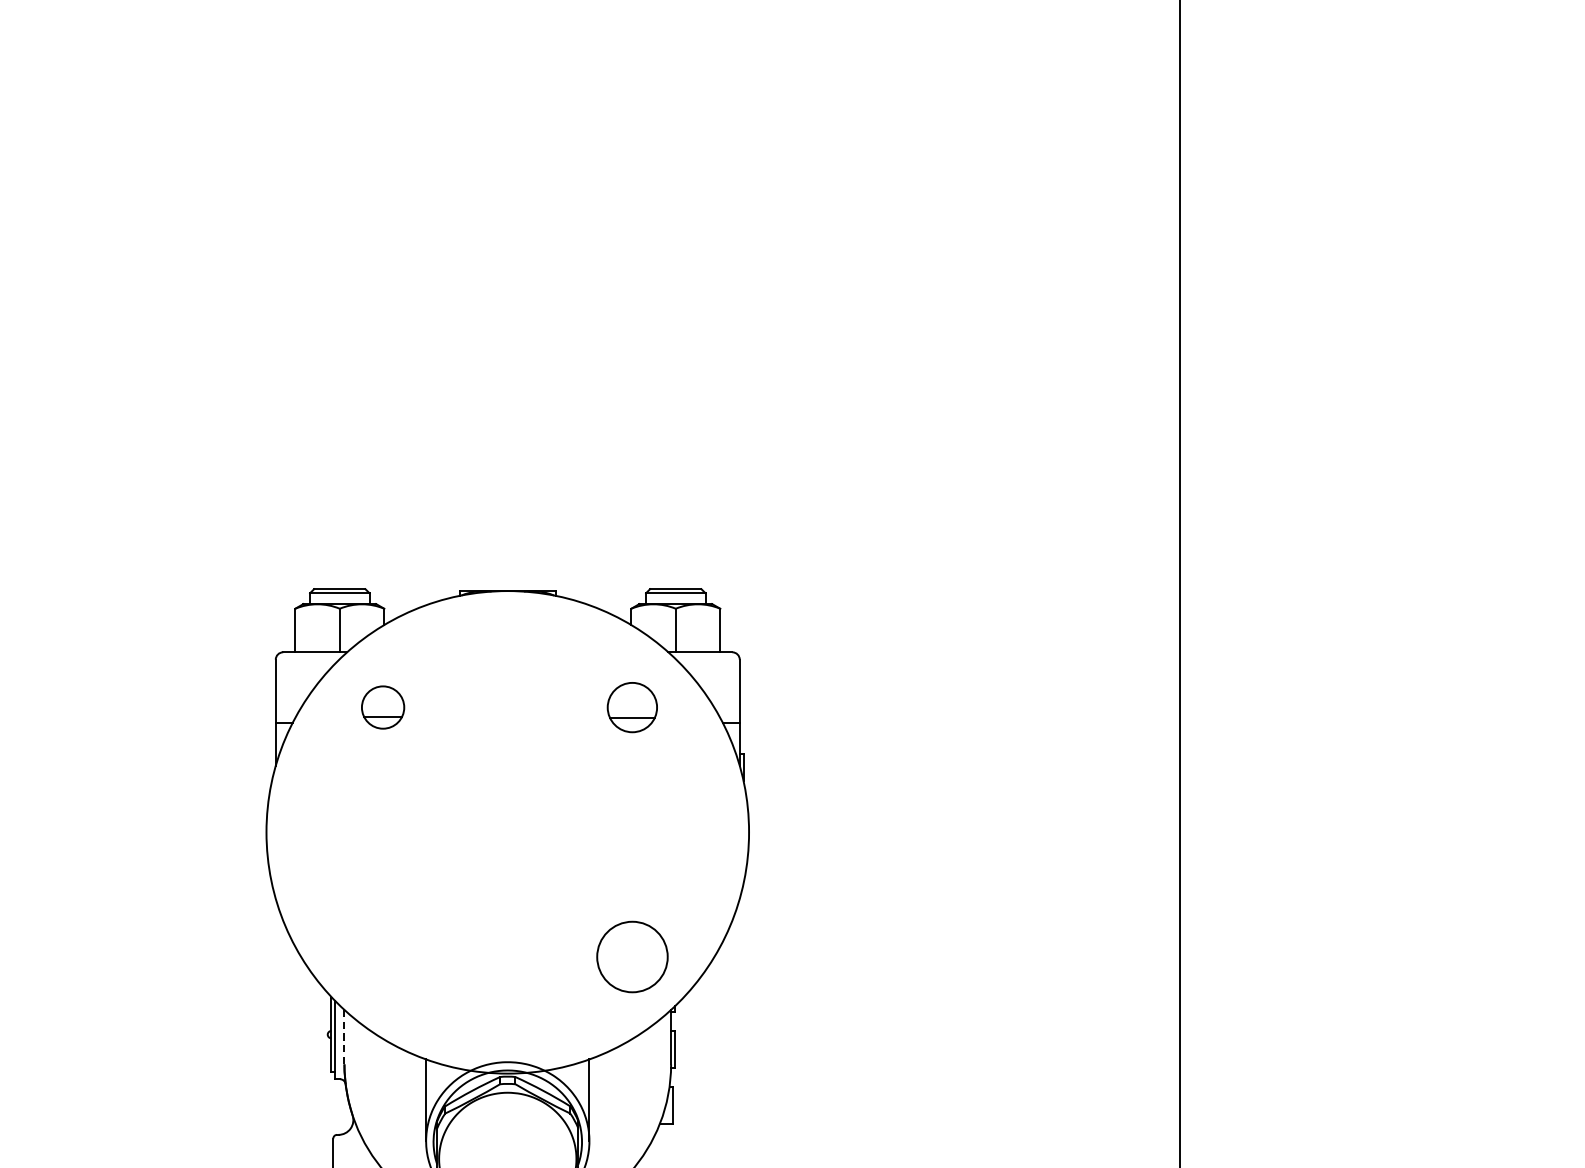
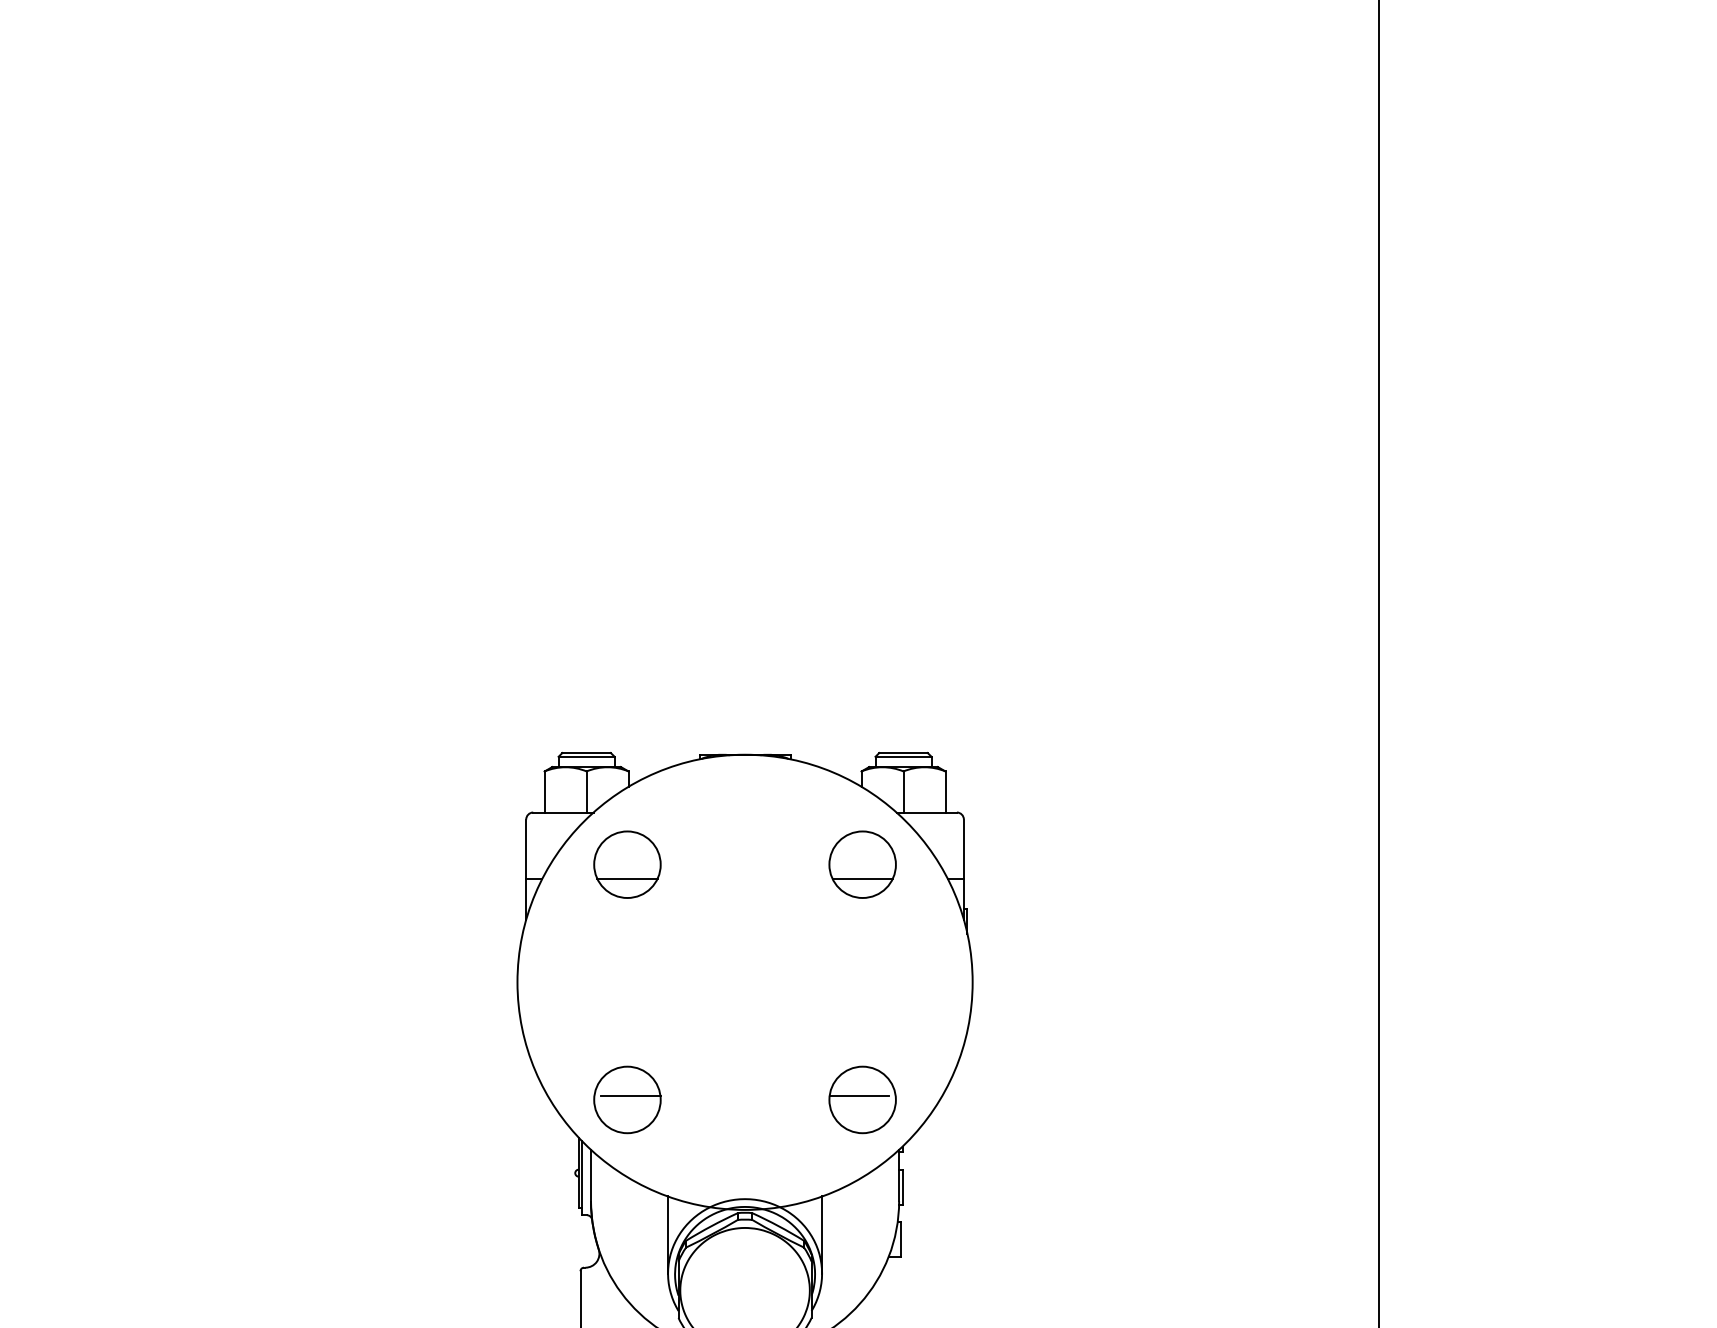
part: (383, 707) -> (627, 864), size x1.67
part: (632, 707) -> (862, 864), size x1.43
line: (629, 953) -> (859, 1096), added
part: (383, 956) -> (627, 1099), added
line: (344, 1037) -> (591, 1175), dashed -> solid

